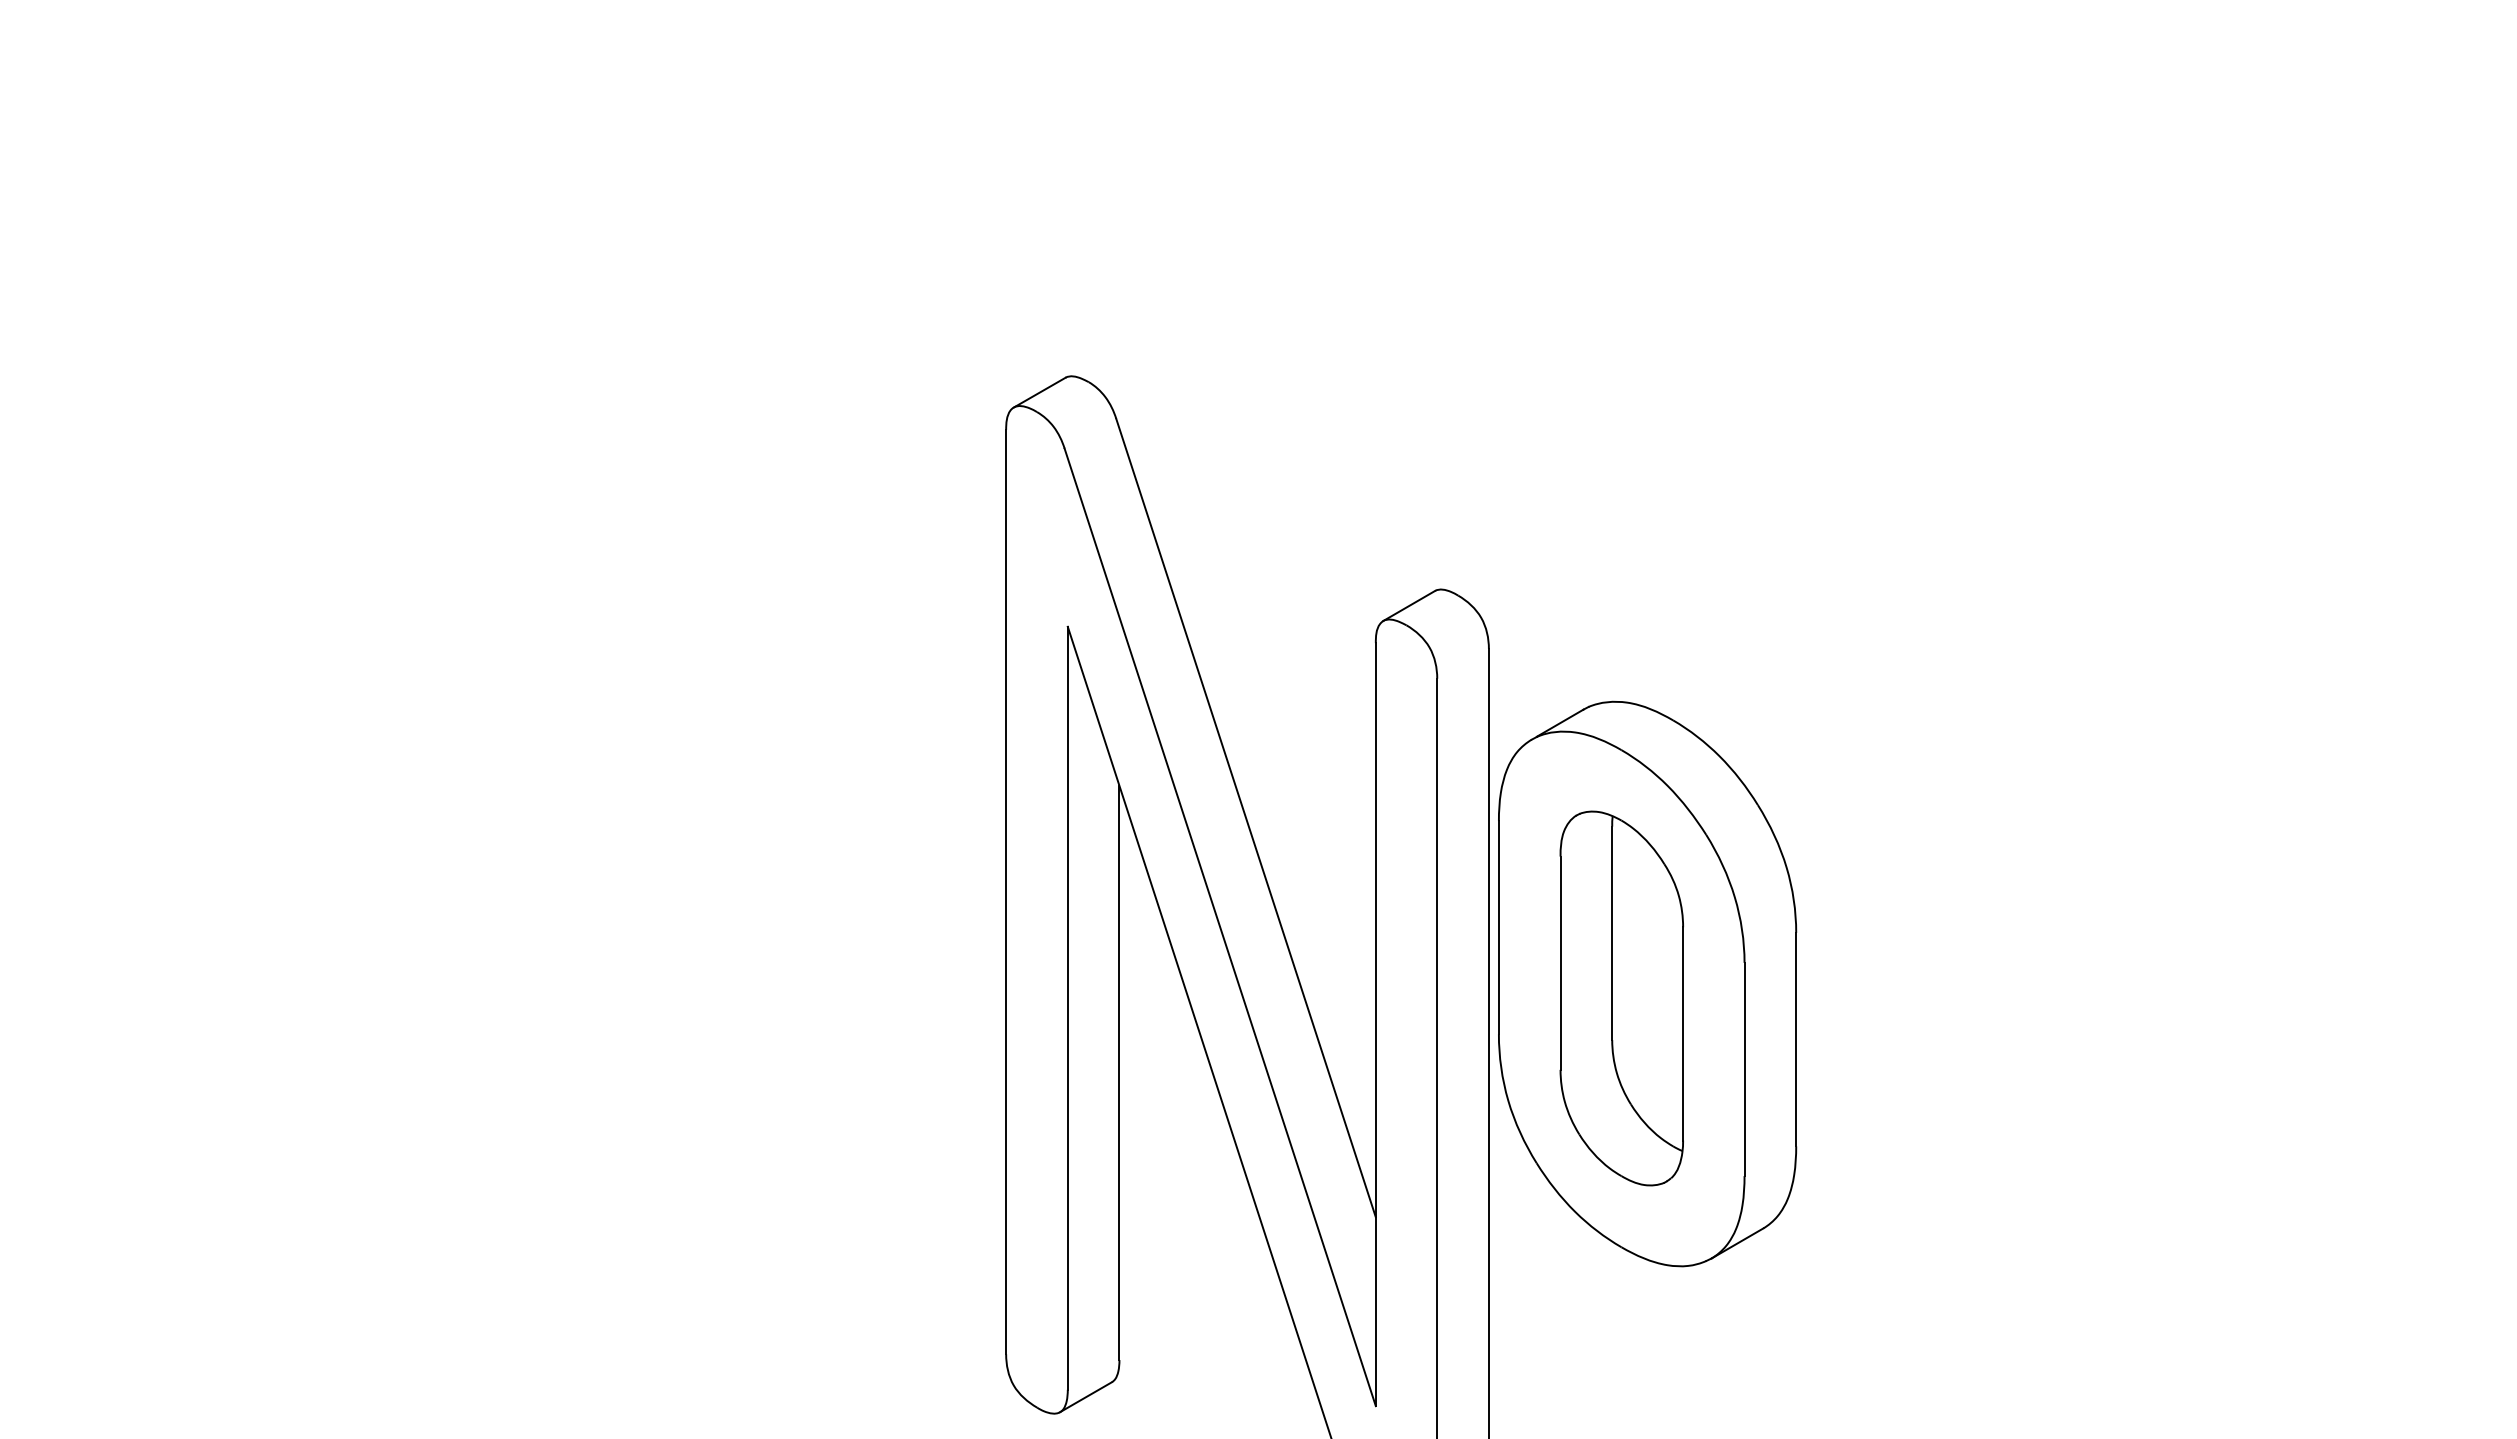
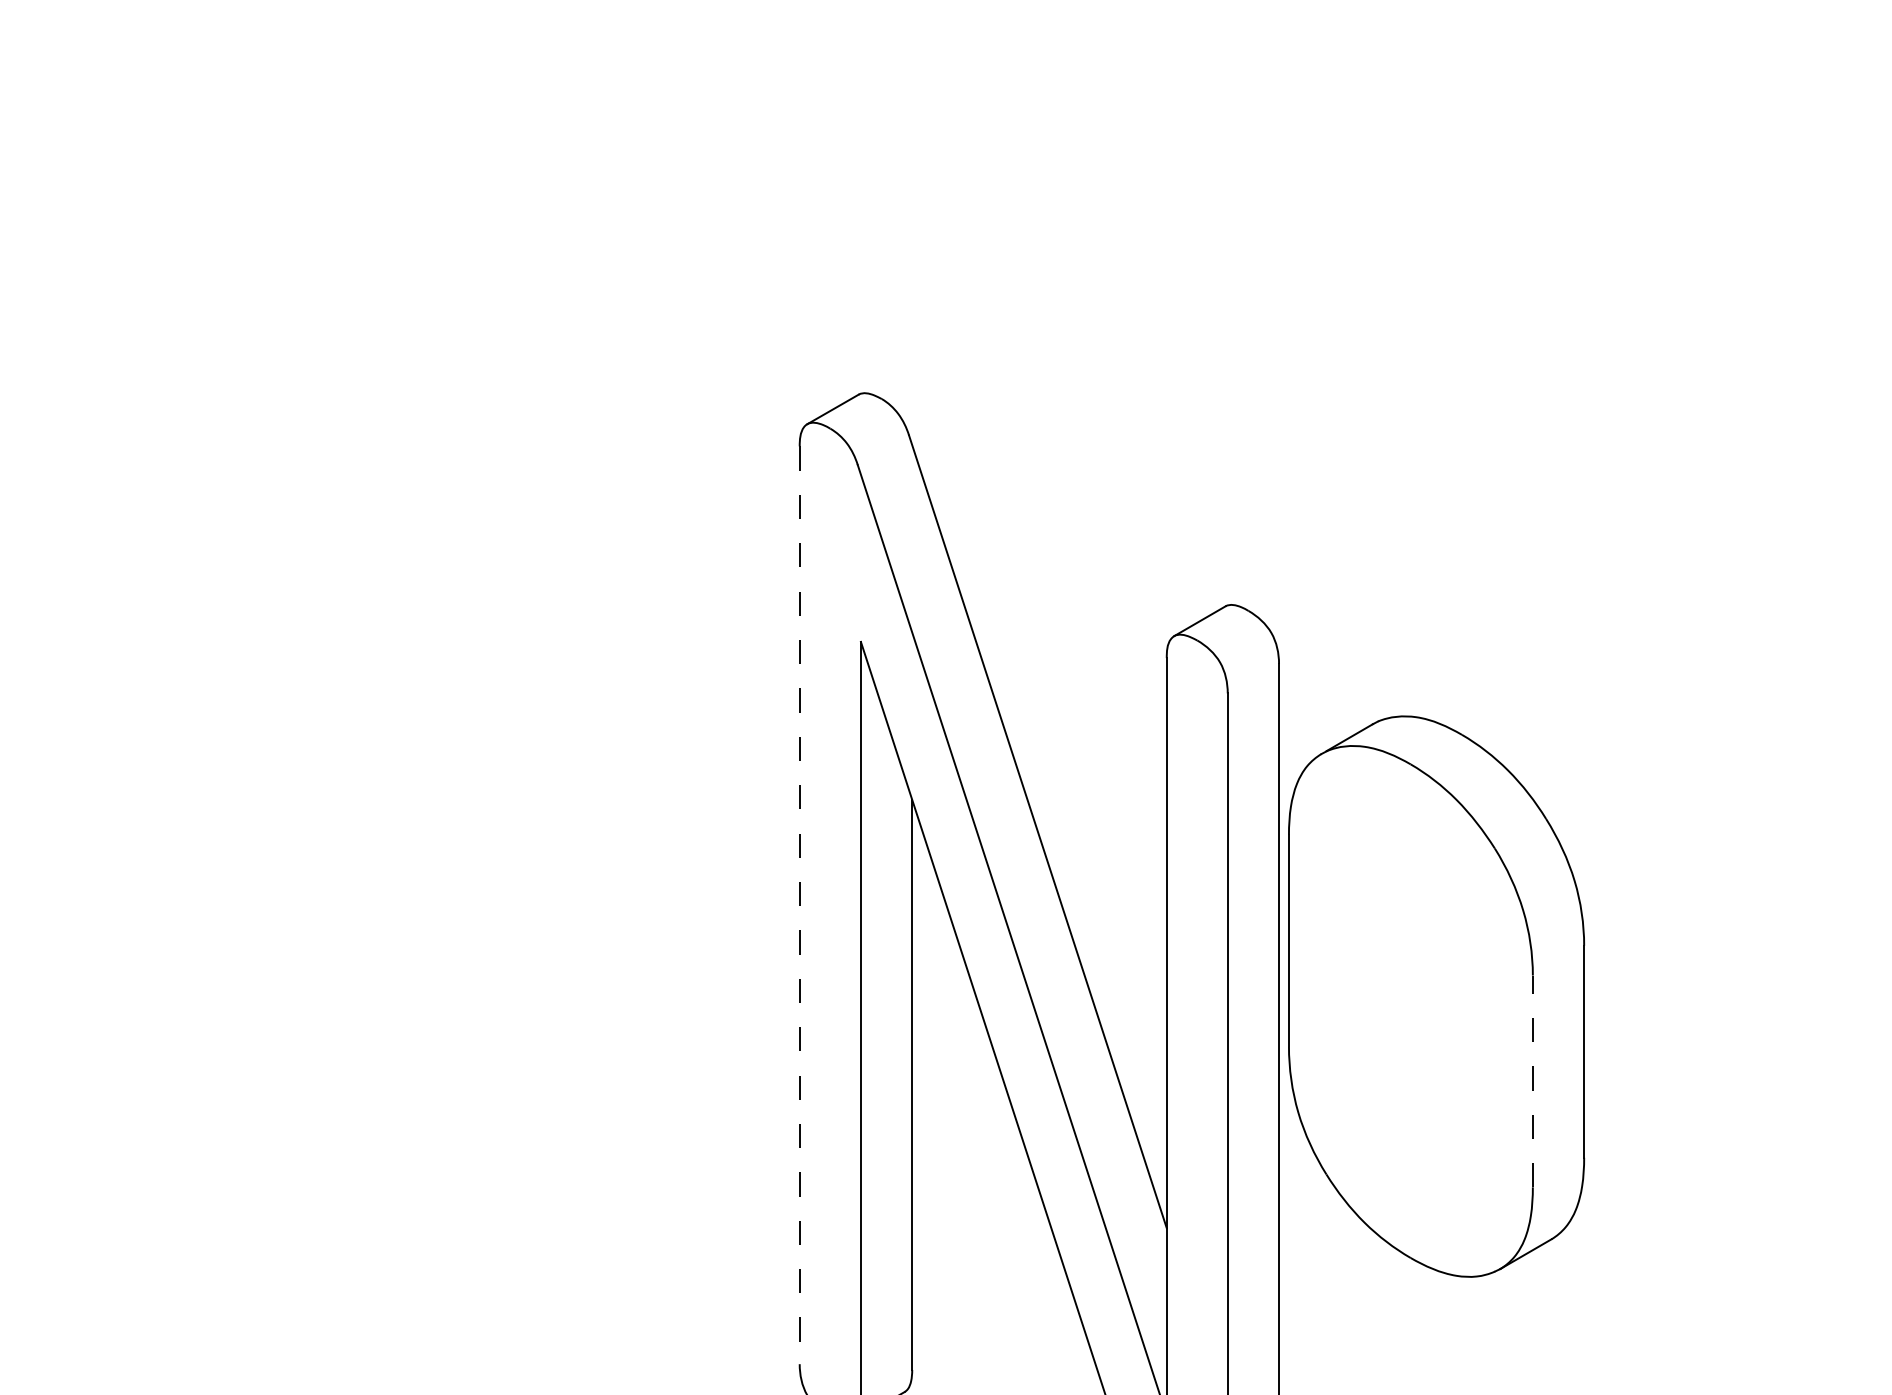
line: (1006, 892) -> (800, 905), solid -> dashed
part: (1621, 998) -> (1410, 1010), removed
line: (1744, 1069) -> (1532, 1081), solid -> dashed

